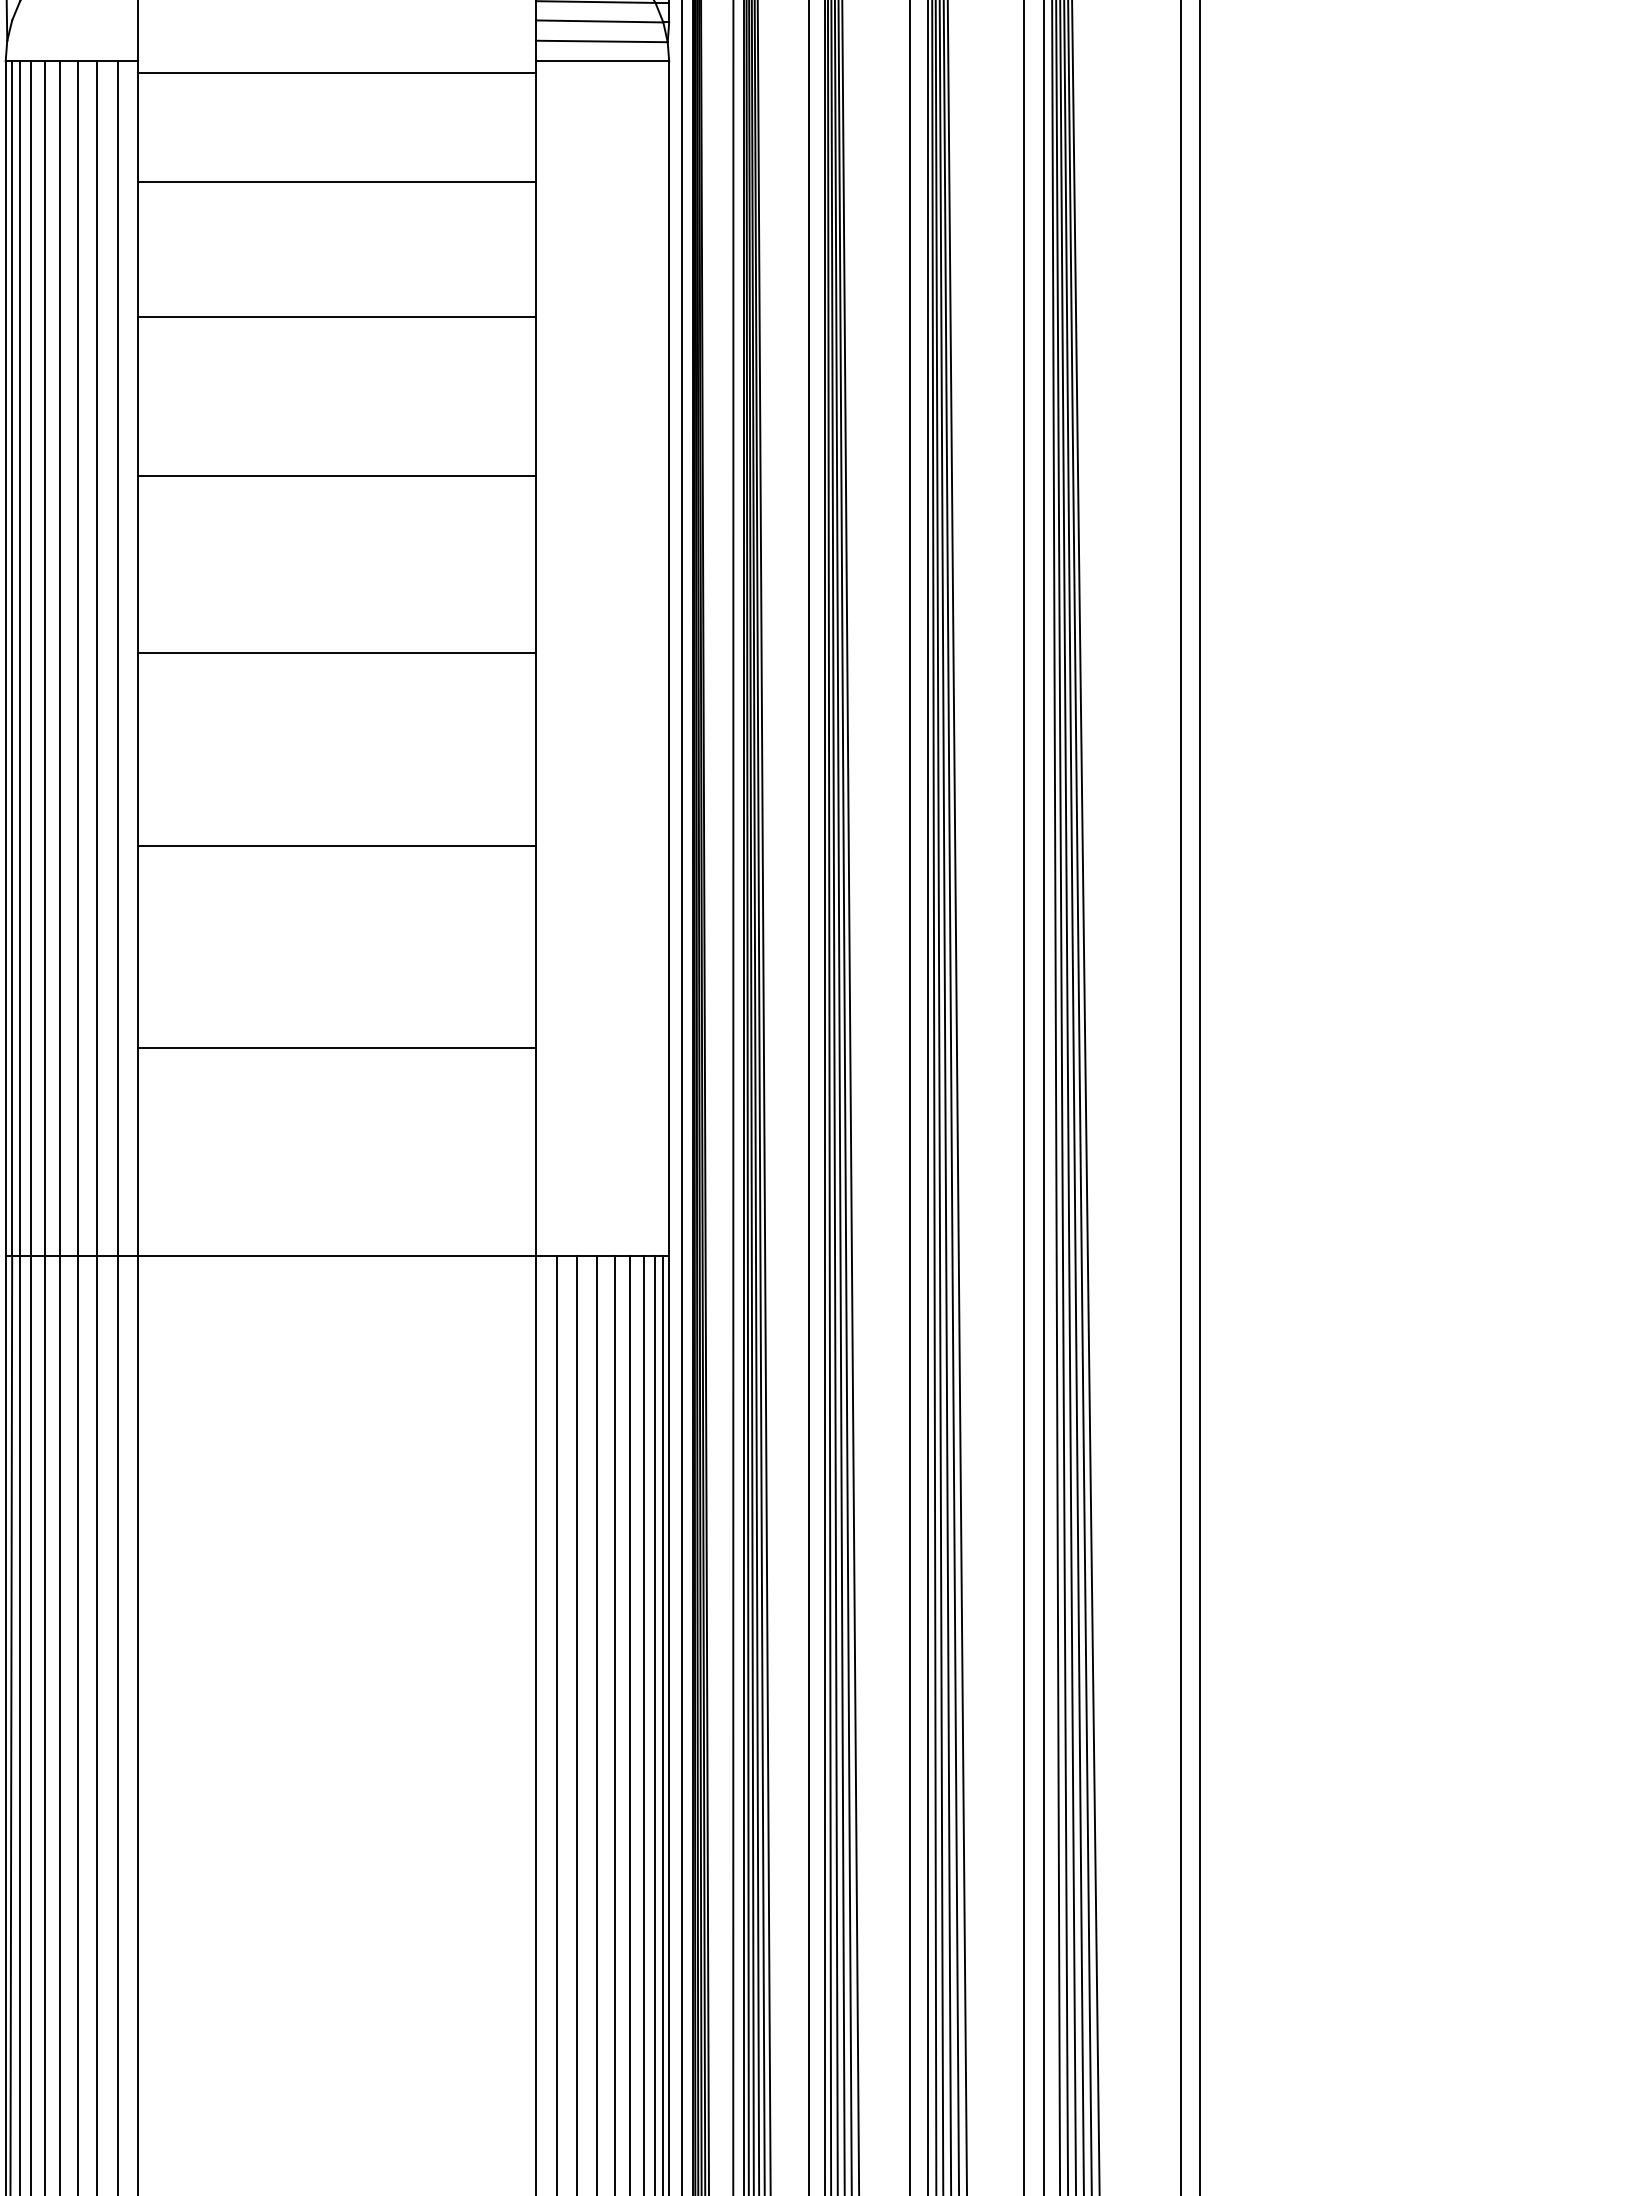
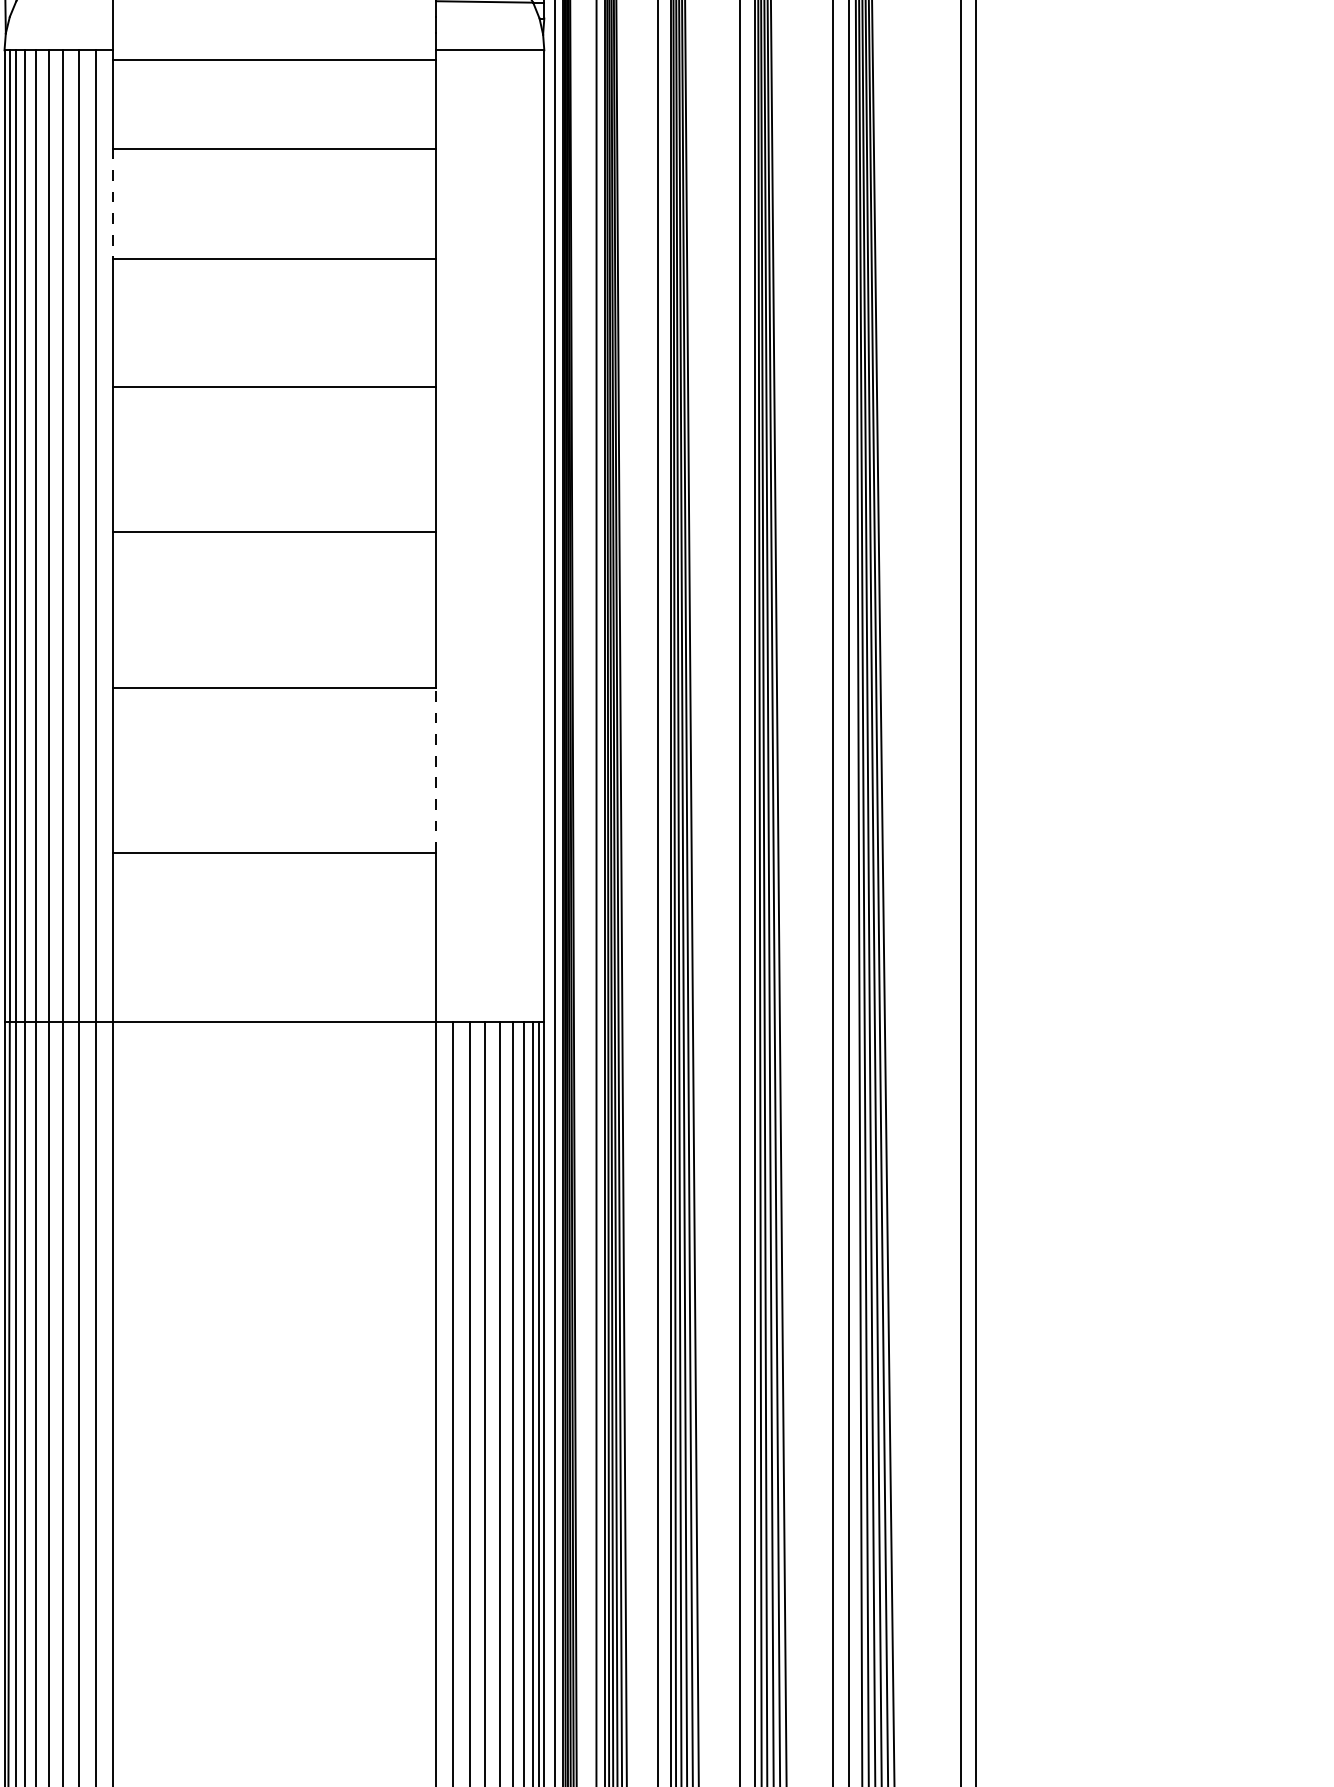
line: (599, 21) -> (487, 17), removed
line: (601, 41) -> (489, 34), removed
line: (138, 249) -> (112, 203), solid -> dashed
line: (536, 946) -> (436, 770), solid -> dashed

